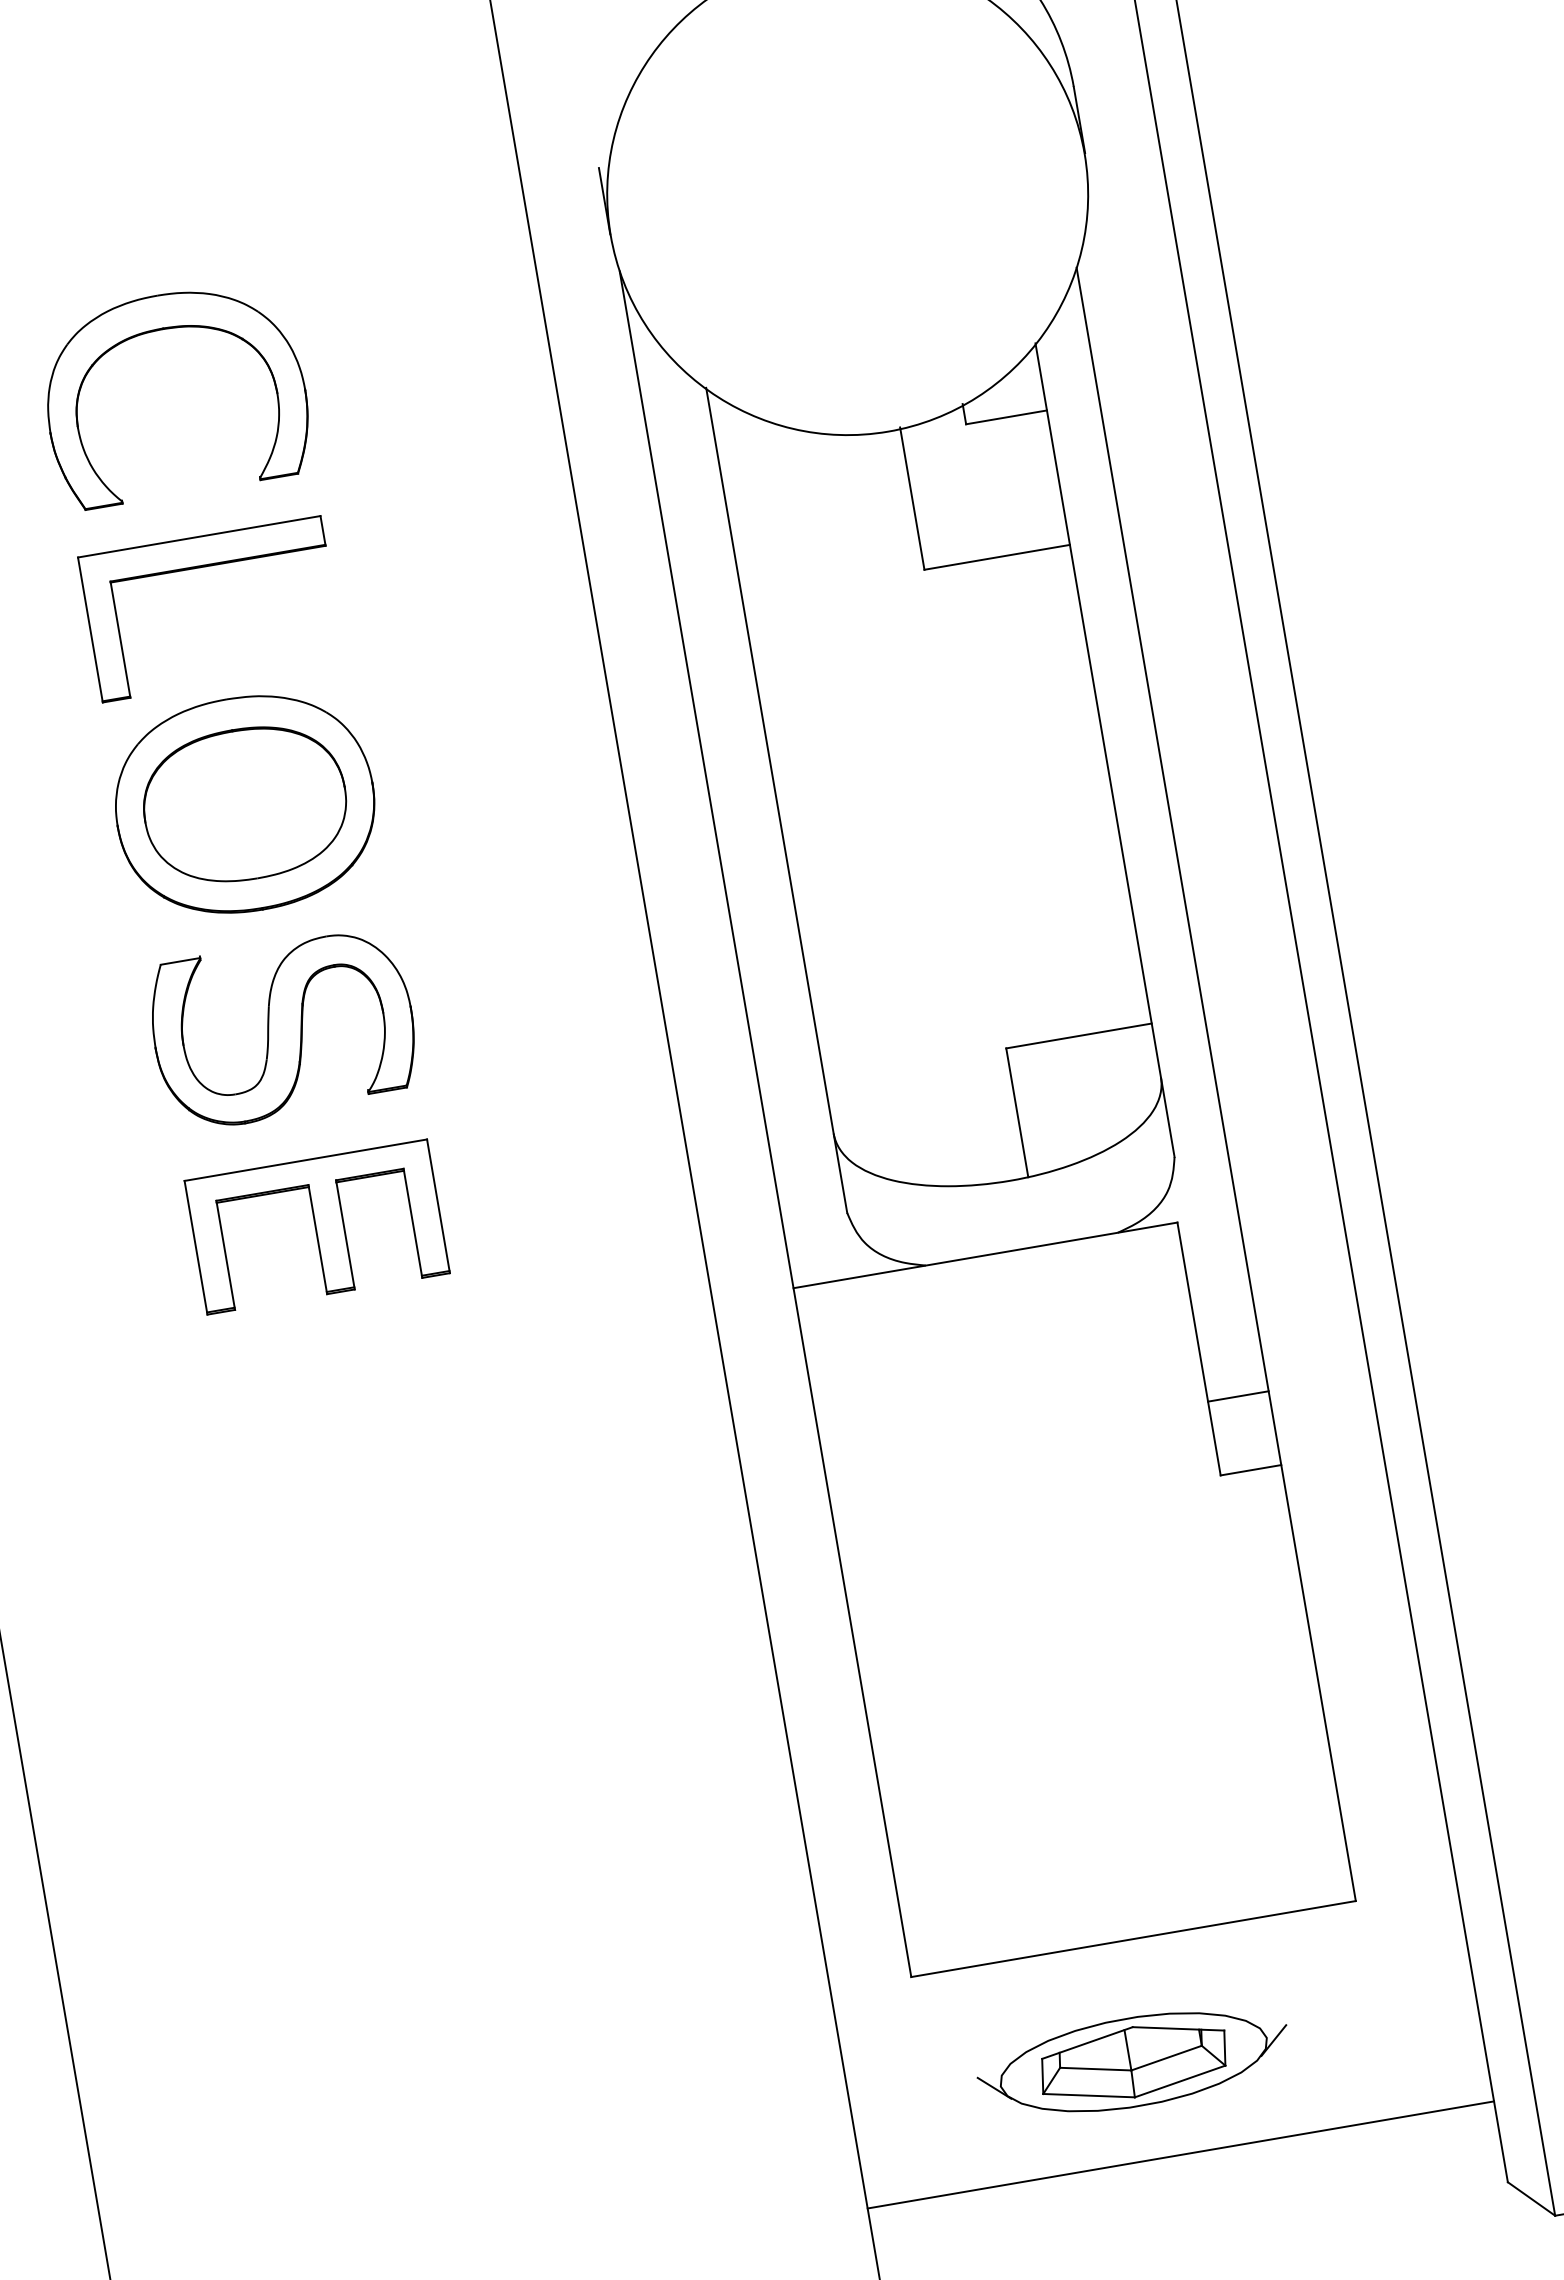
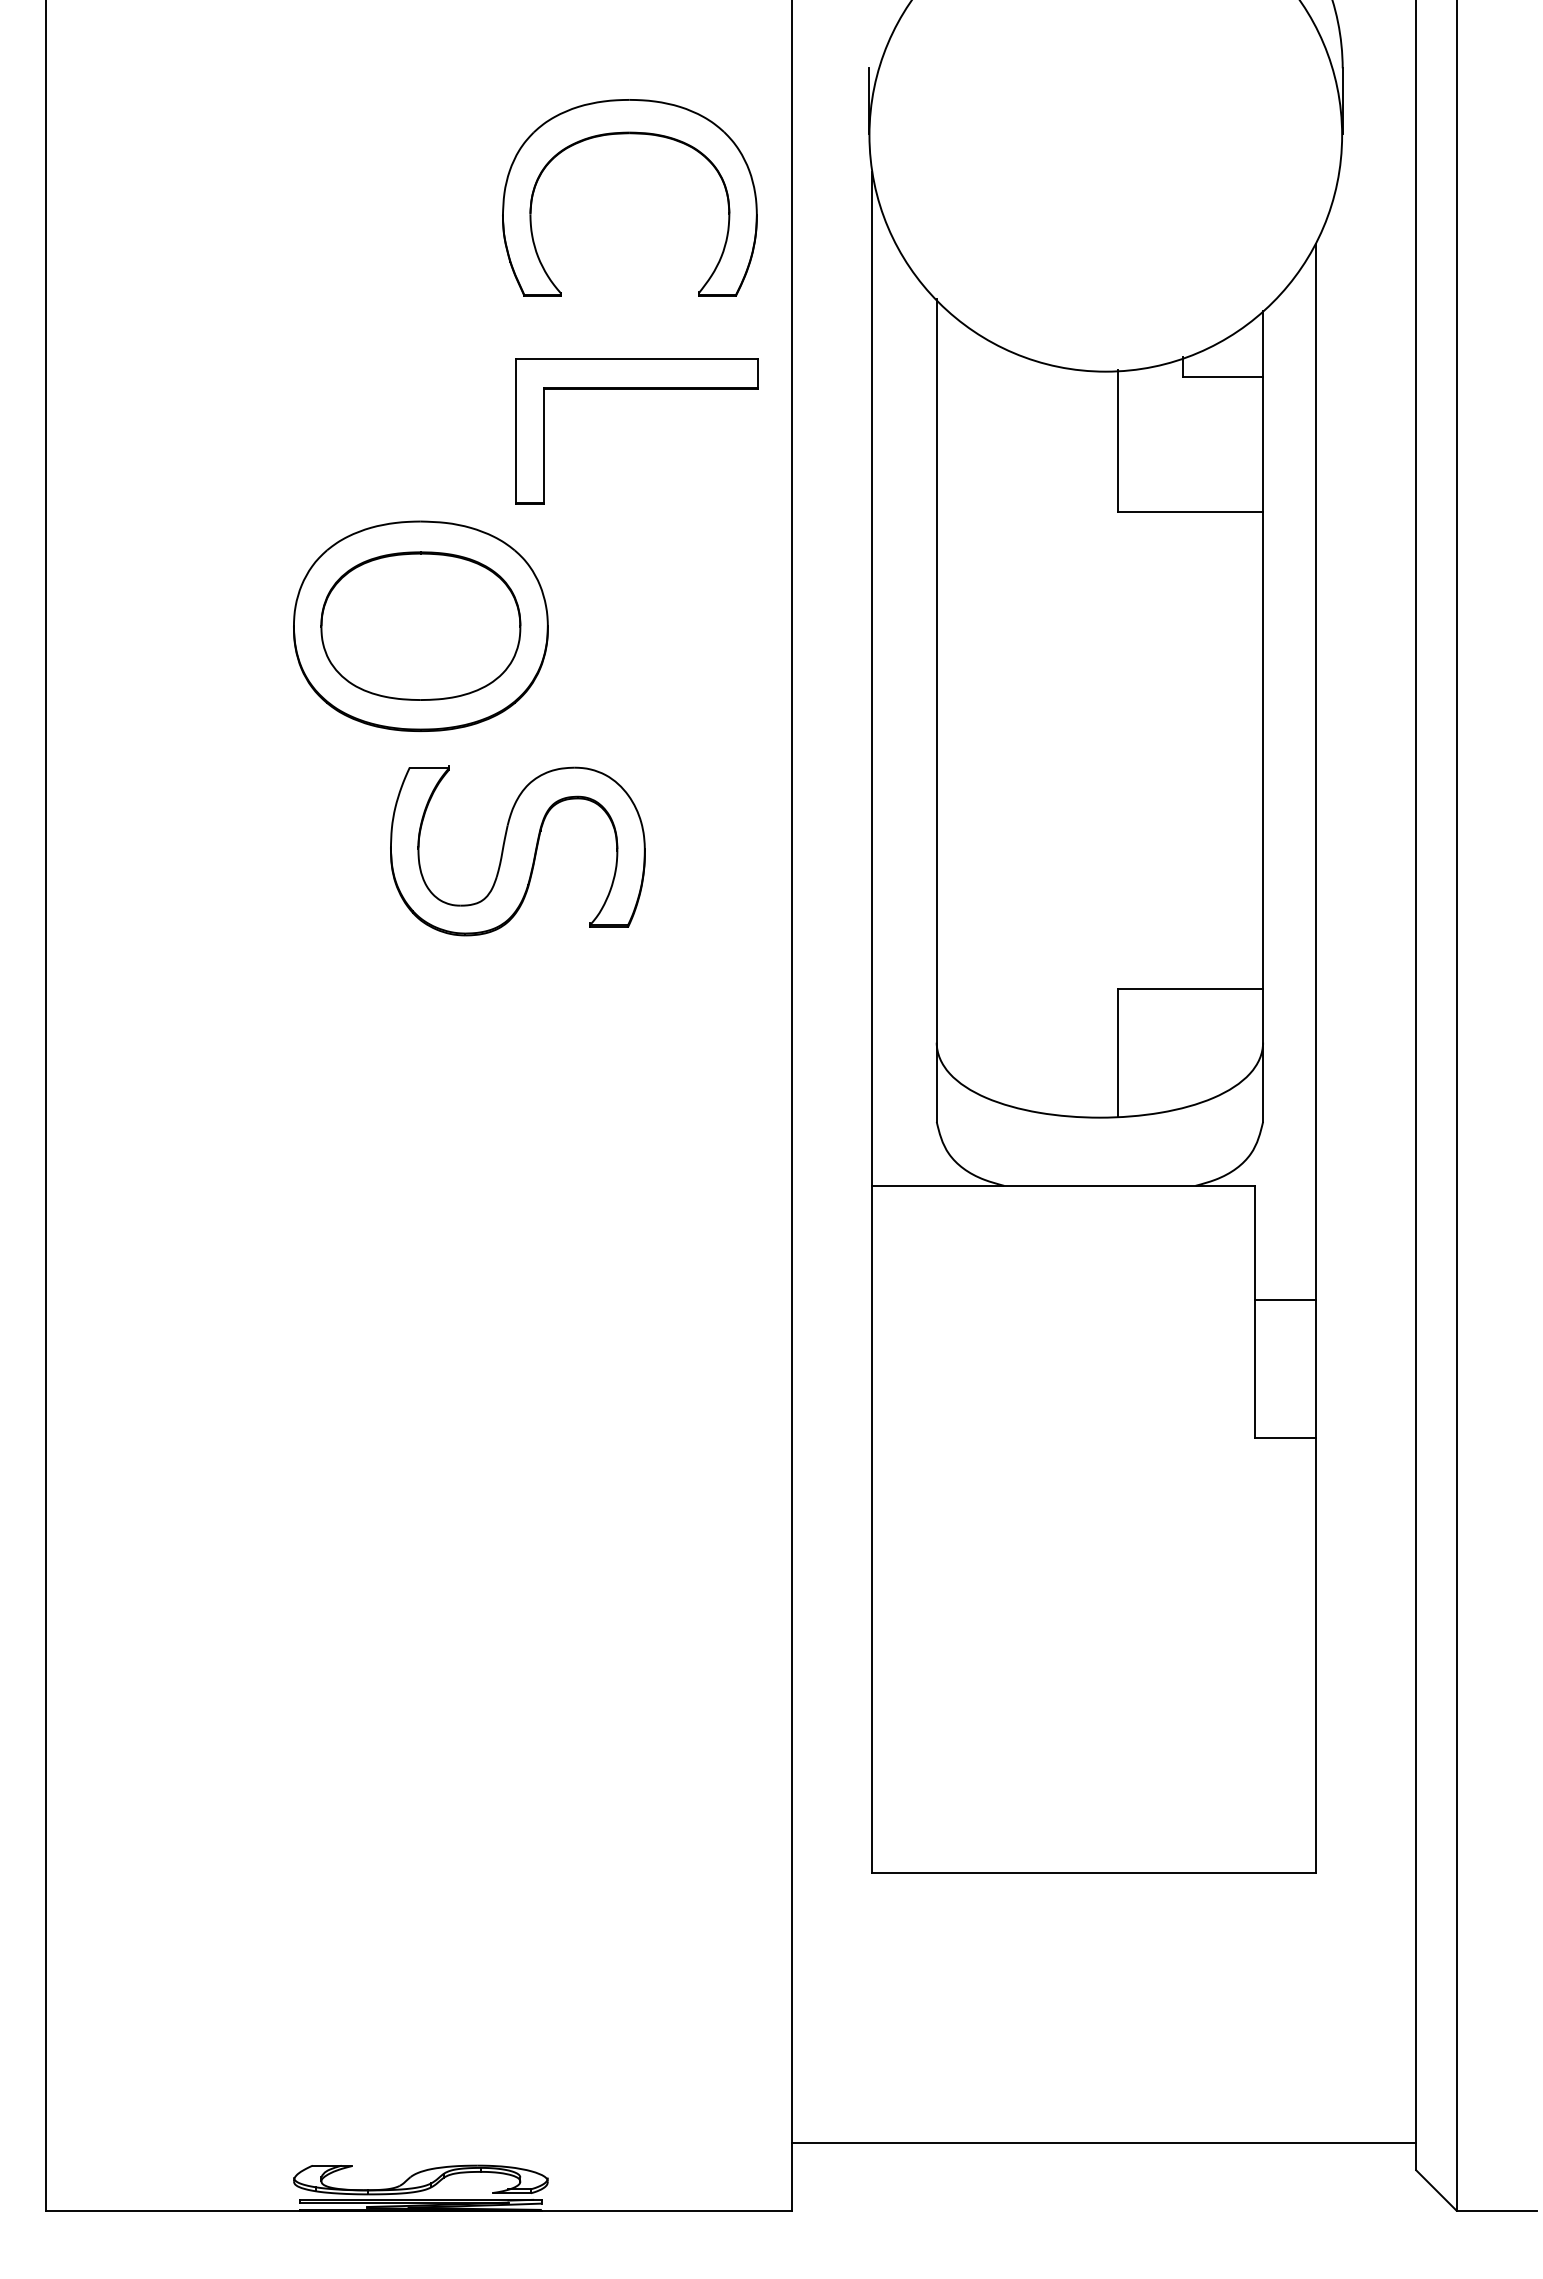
part: (163, 330) -> (629, 134), moved
part: (204, 567) -> (636, 389), moved
part: (283, 1029) -> (517, 850), moved
part: (316, 1226) -> (420, 1047), removed
line: (1238, 1396) -> (1285, 1300), moved
part: (1133, 2062) -> (1073, 1992), removed
line: (1180, 2154) -> (1103, 2142), moved

